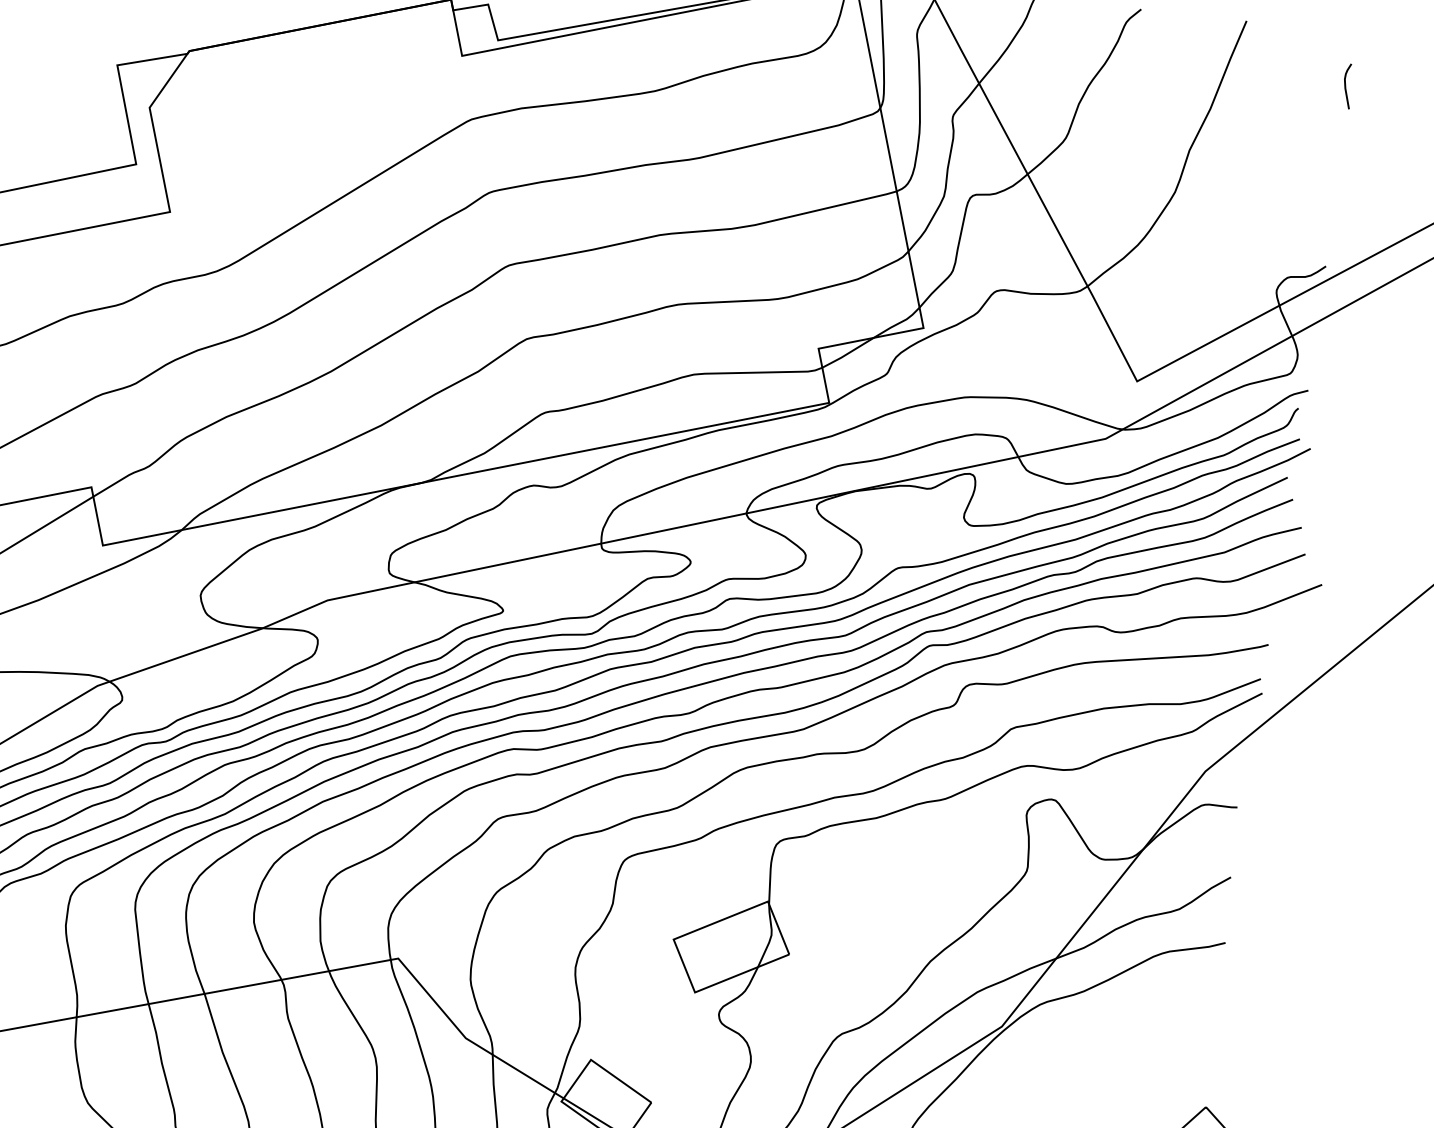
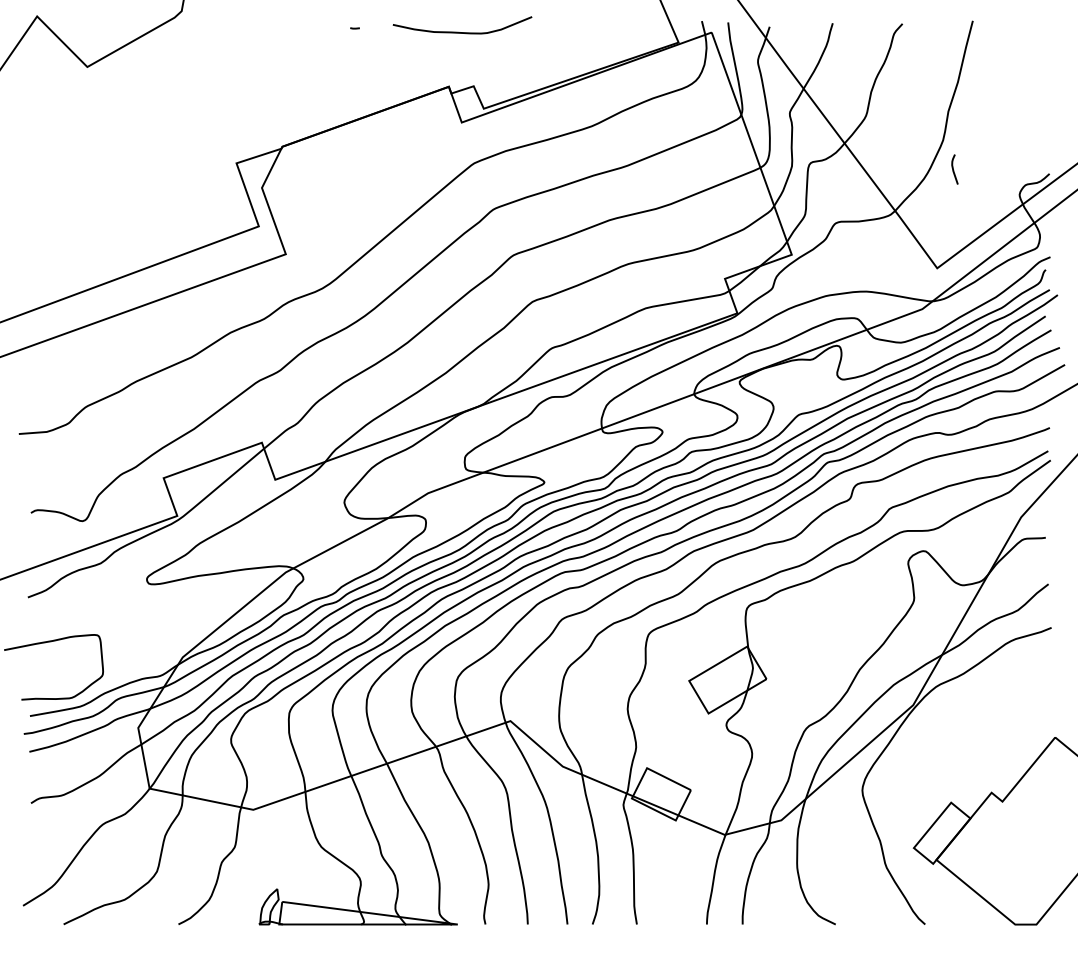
curve: (1345, 85) -> (953, 169), moved

